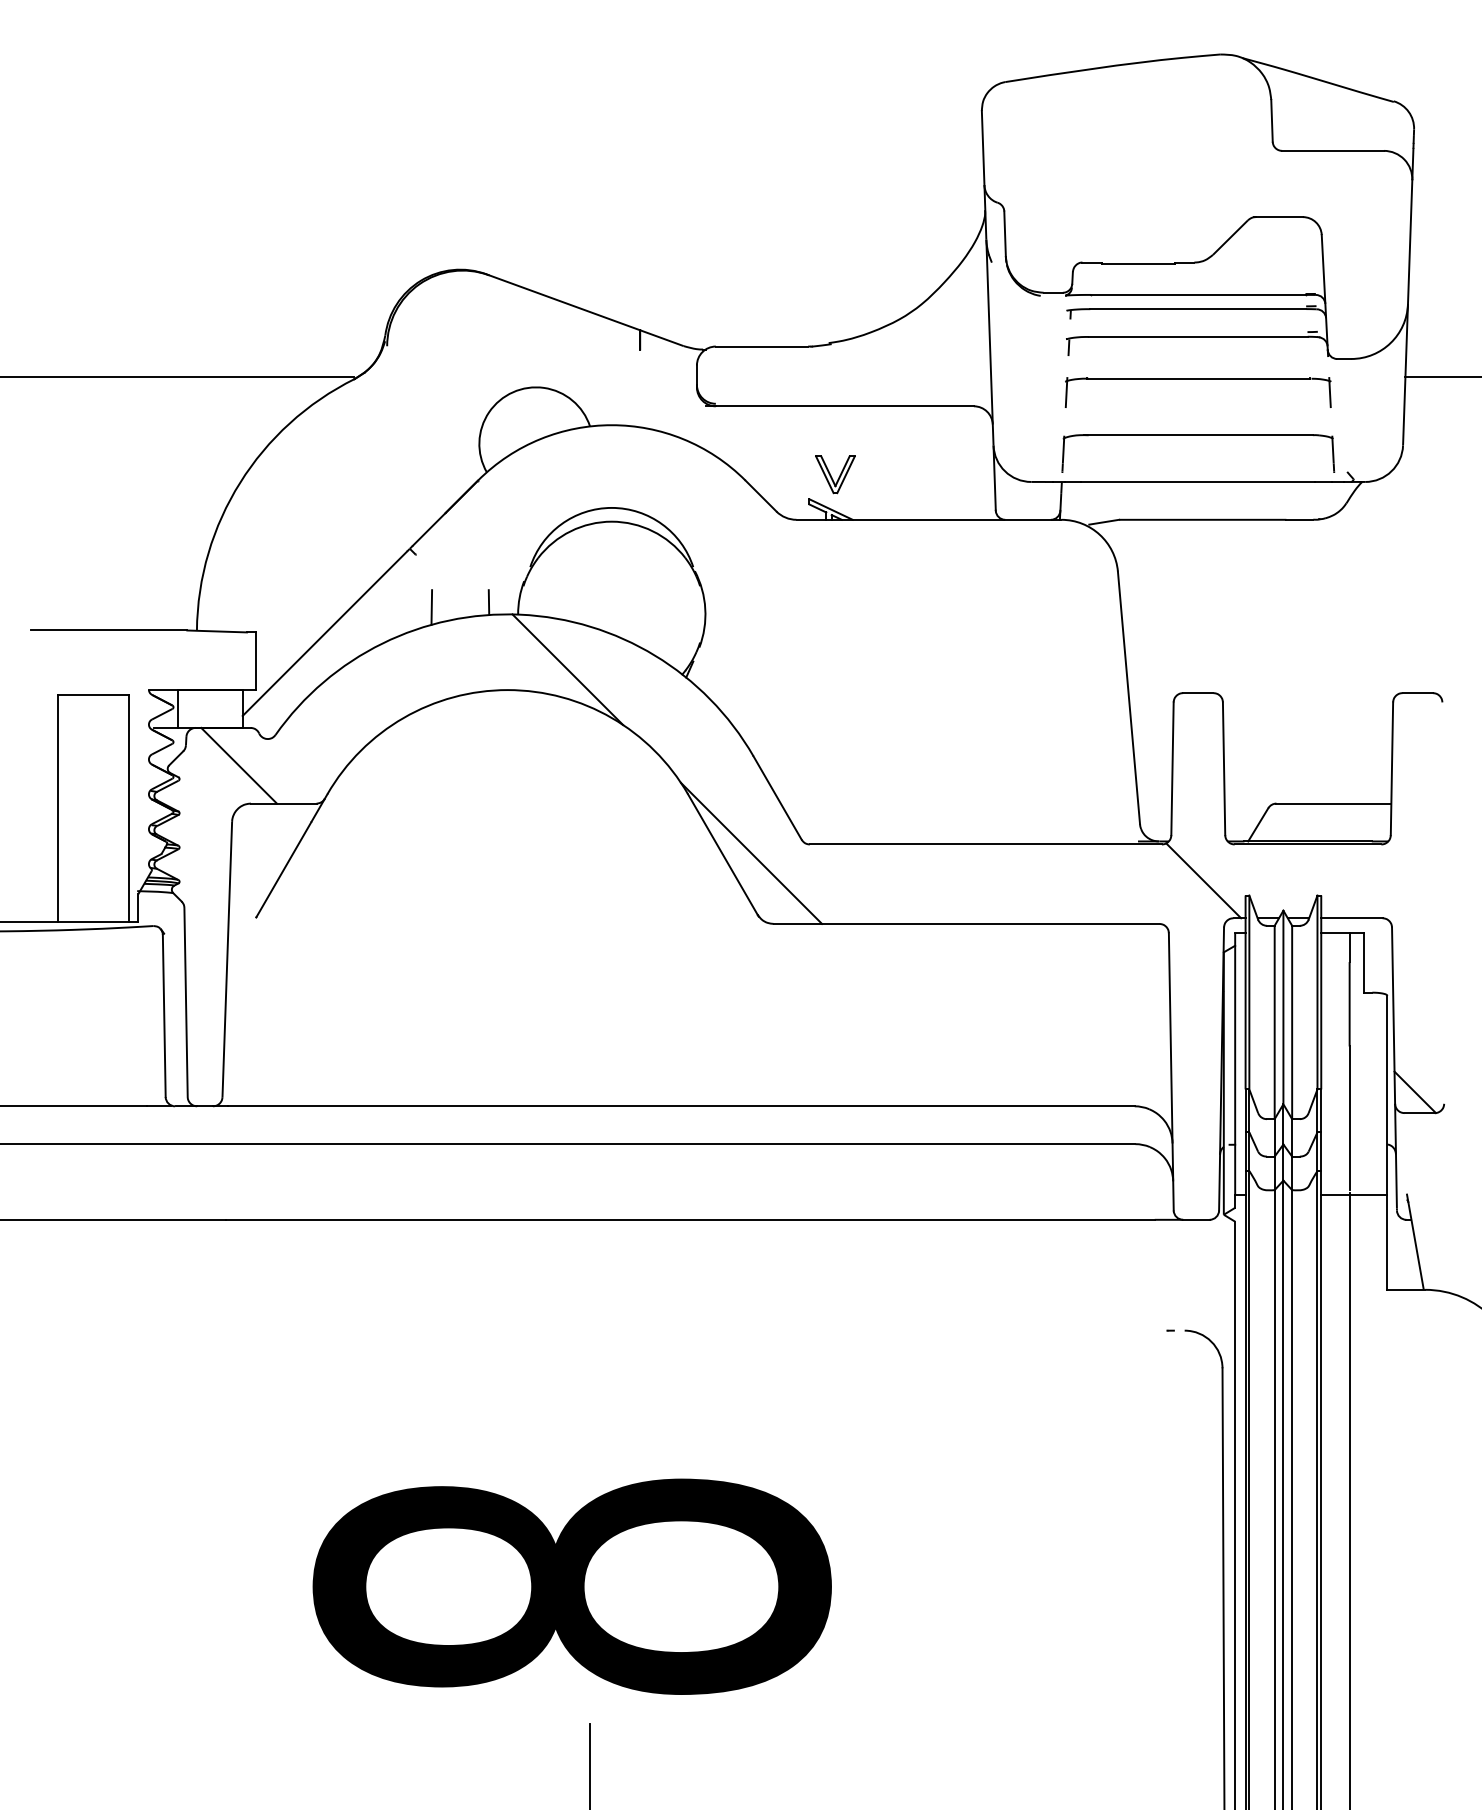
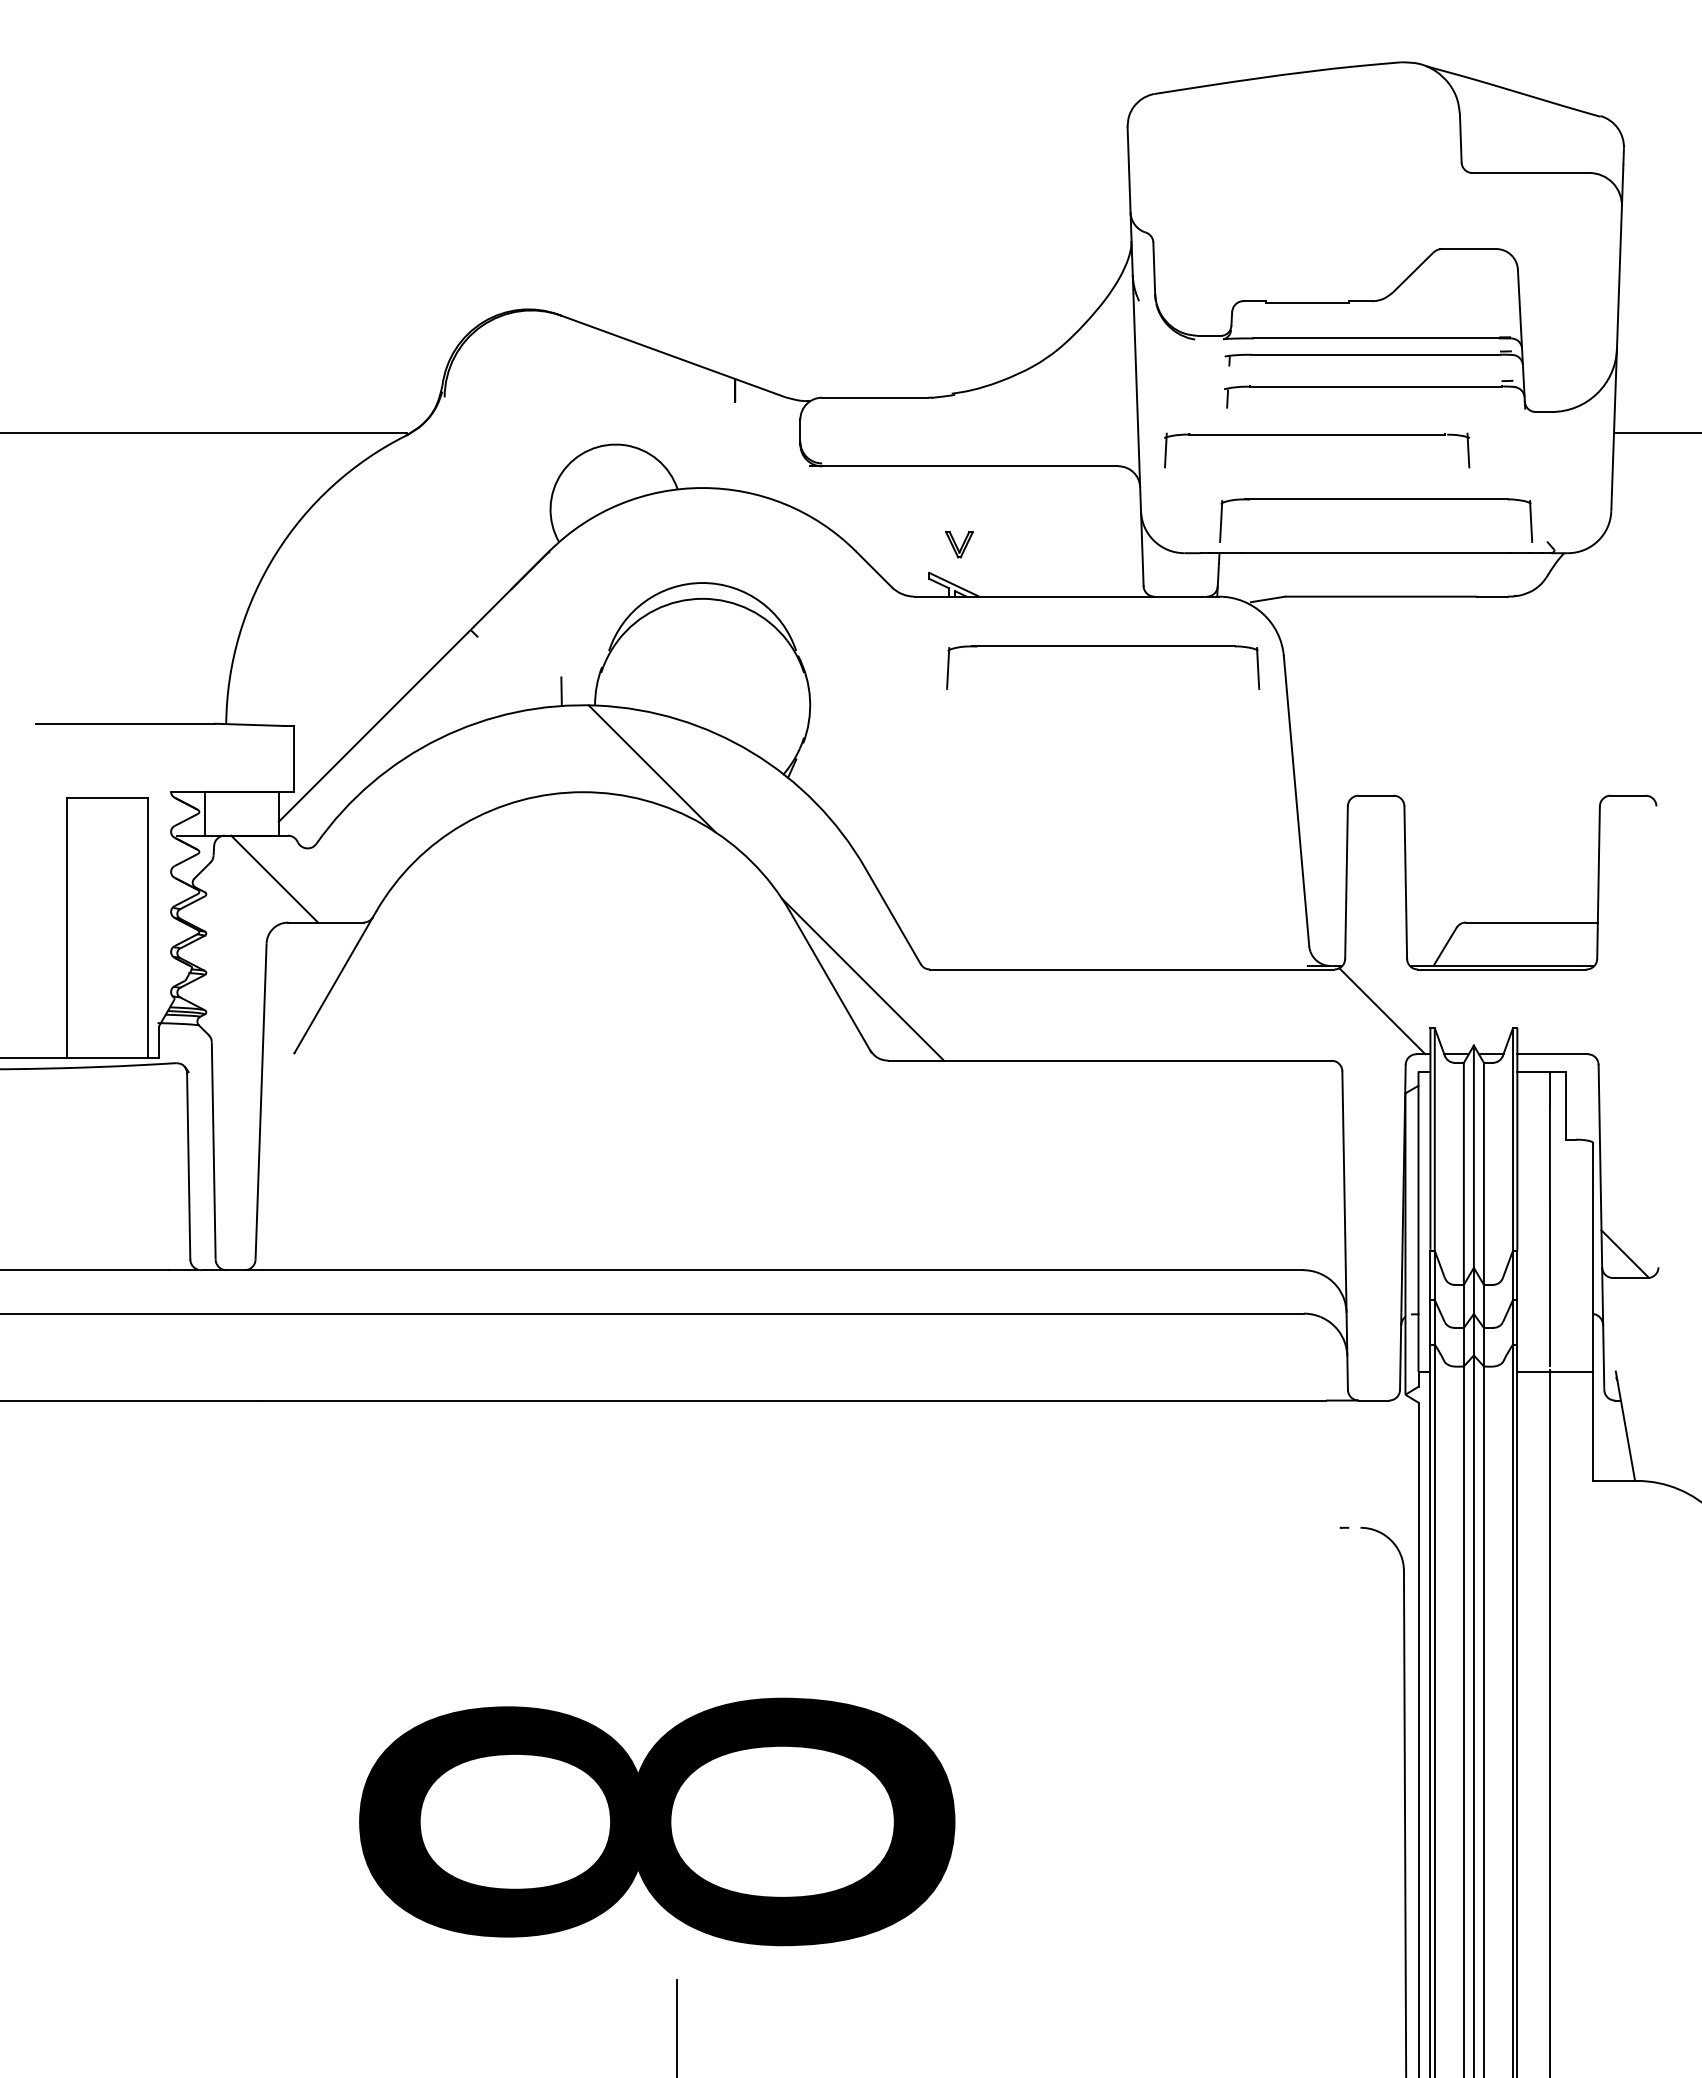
part: (1198, 379) -> (1317, 435), moved
part: (835, 474) -> (959, 544), size x0.6
part: (960, 563) -> (1103, 646), added
line: (431, 607) -> (495, 697), removed

